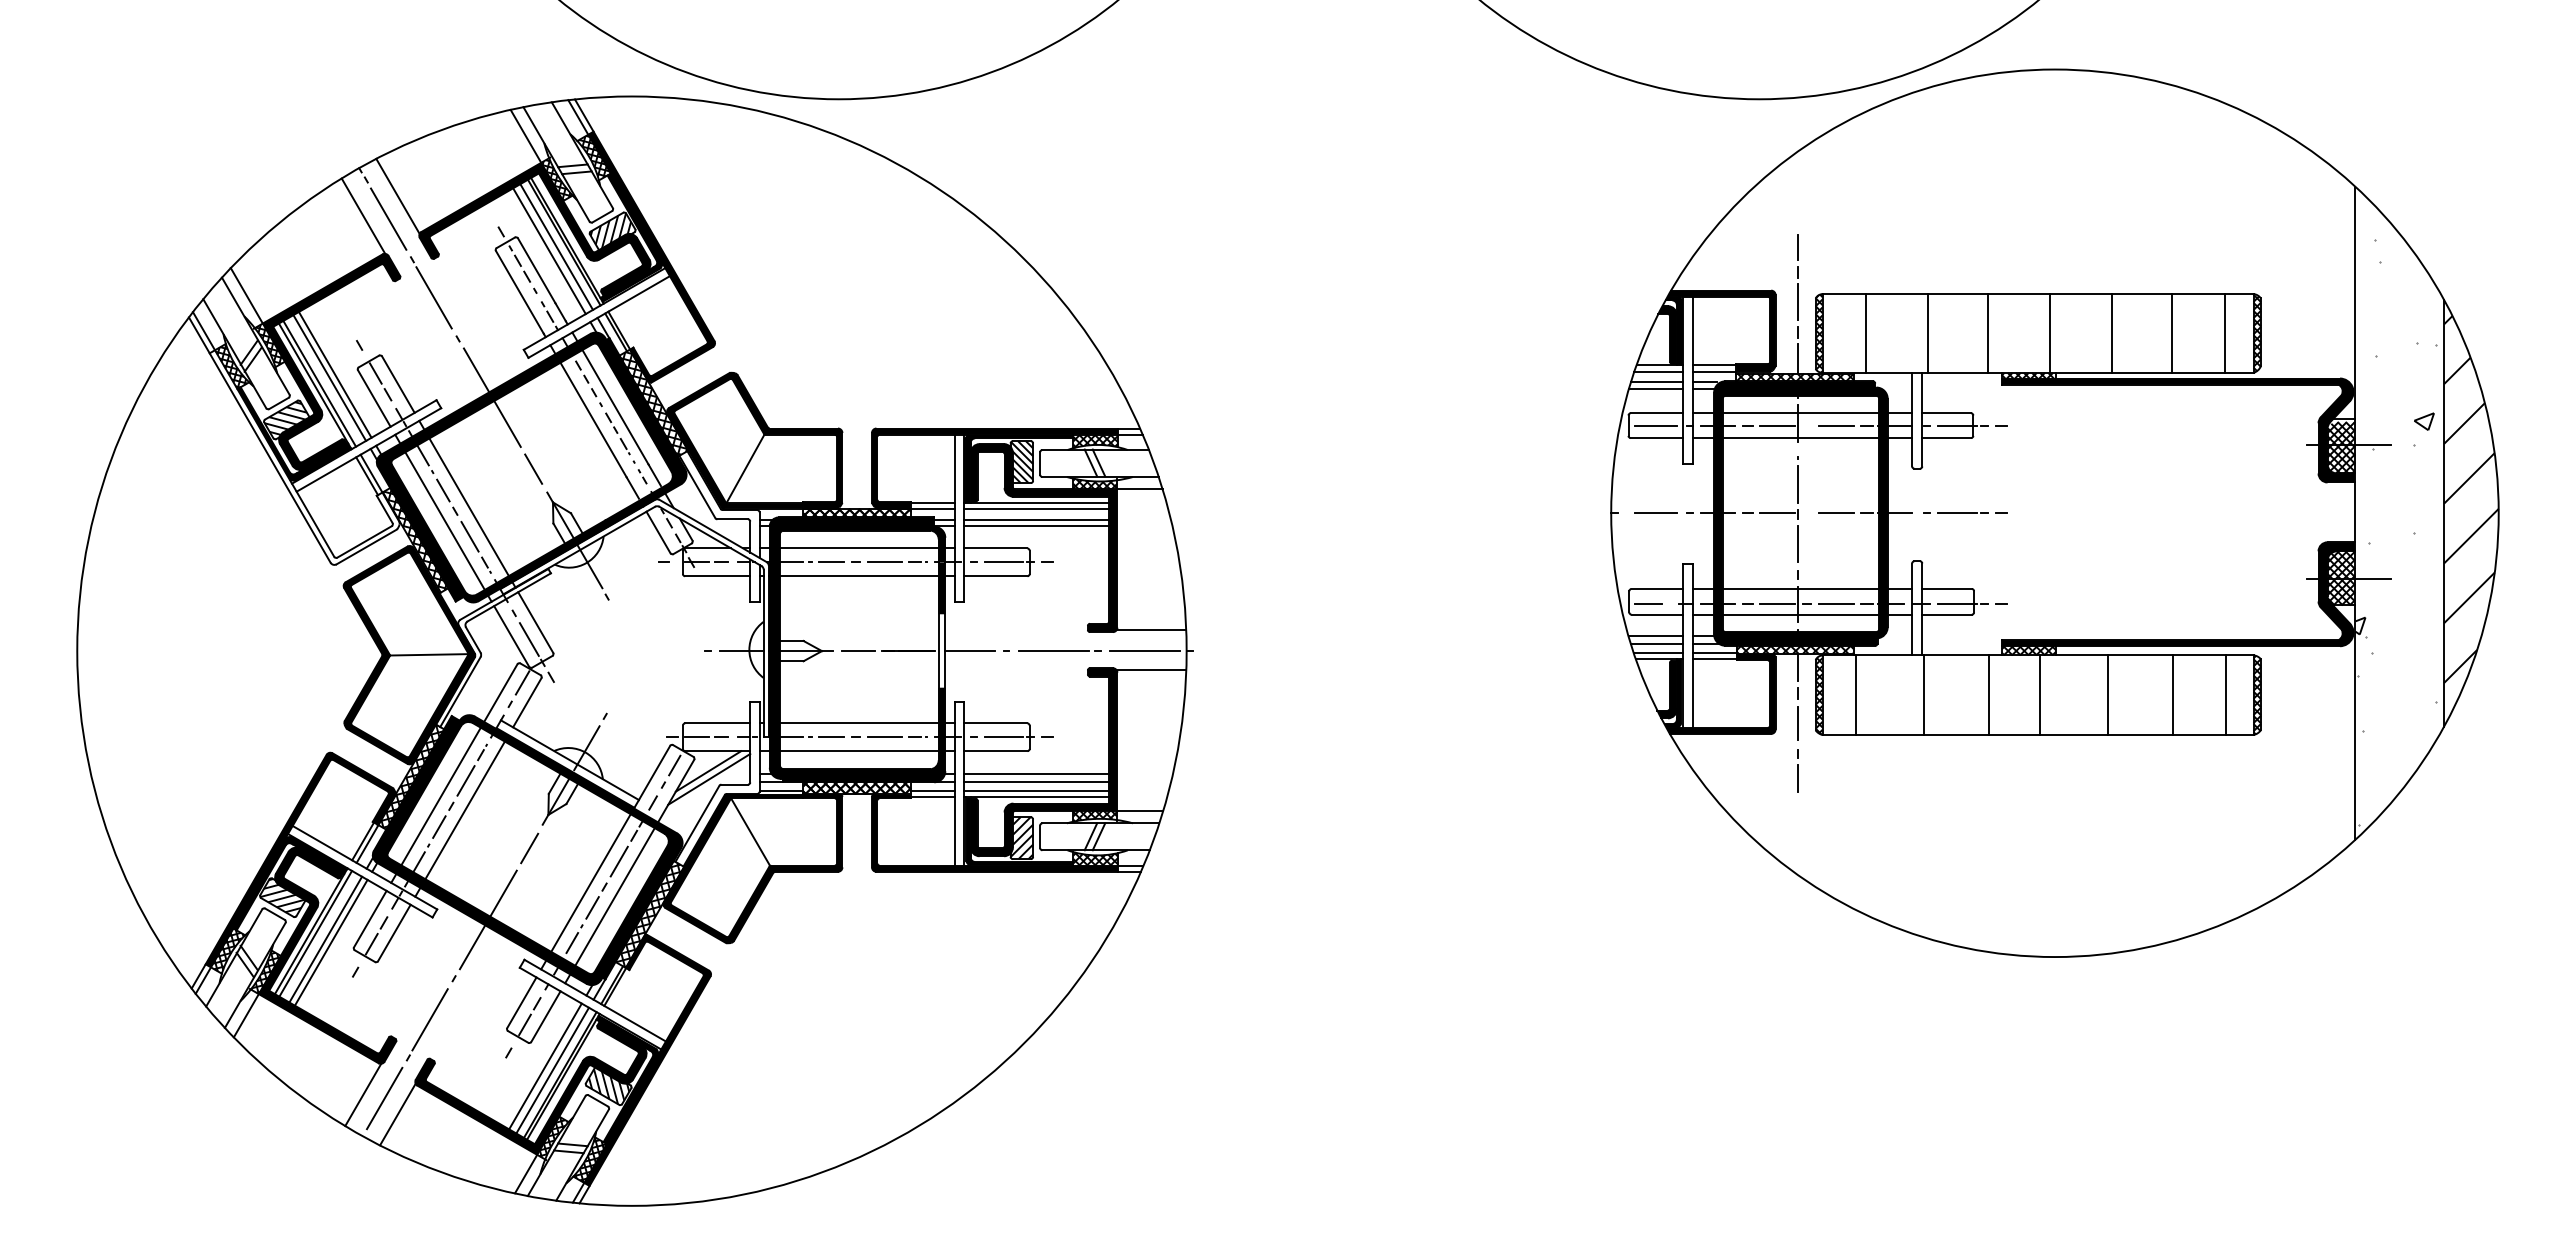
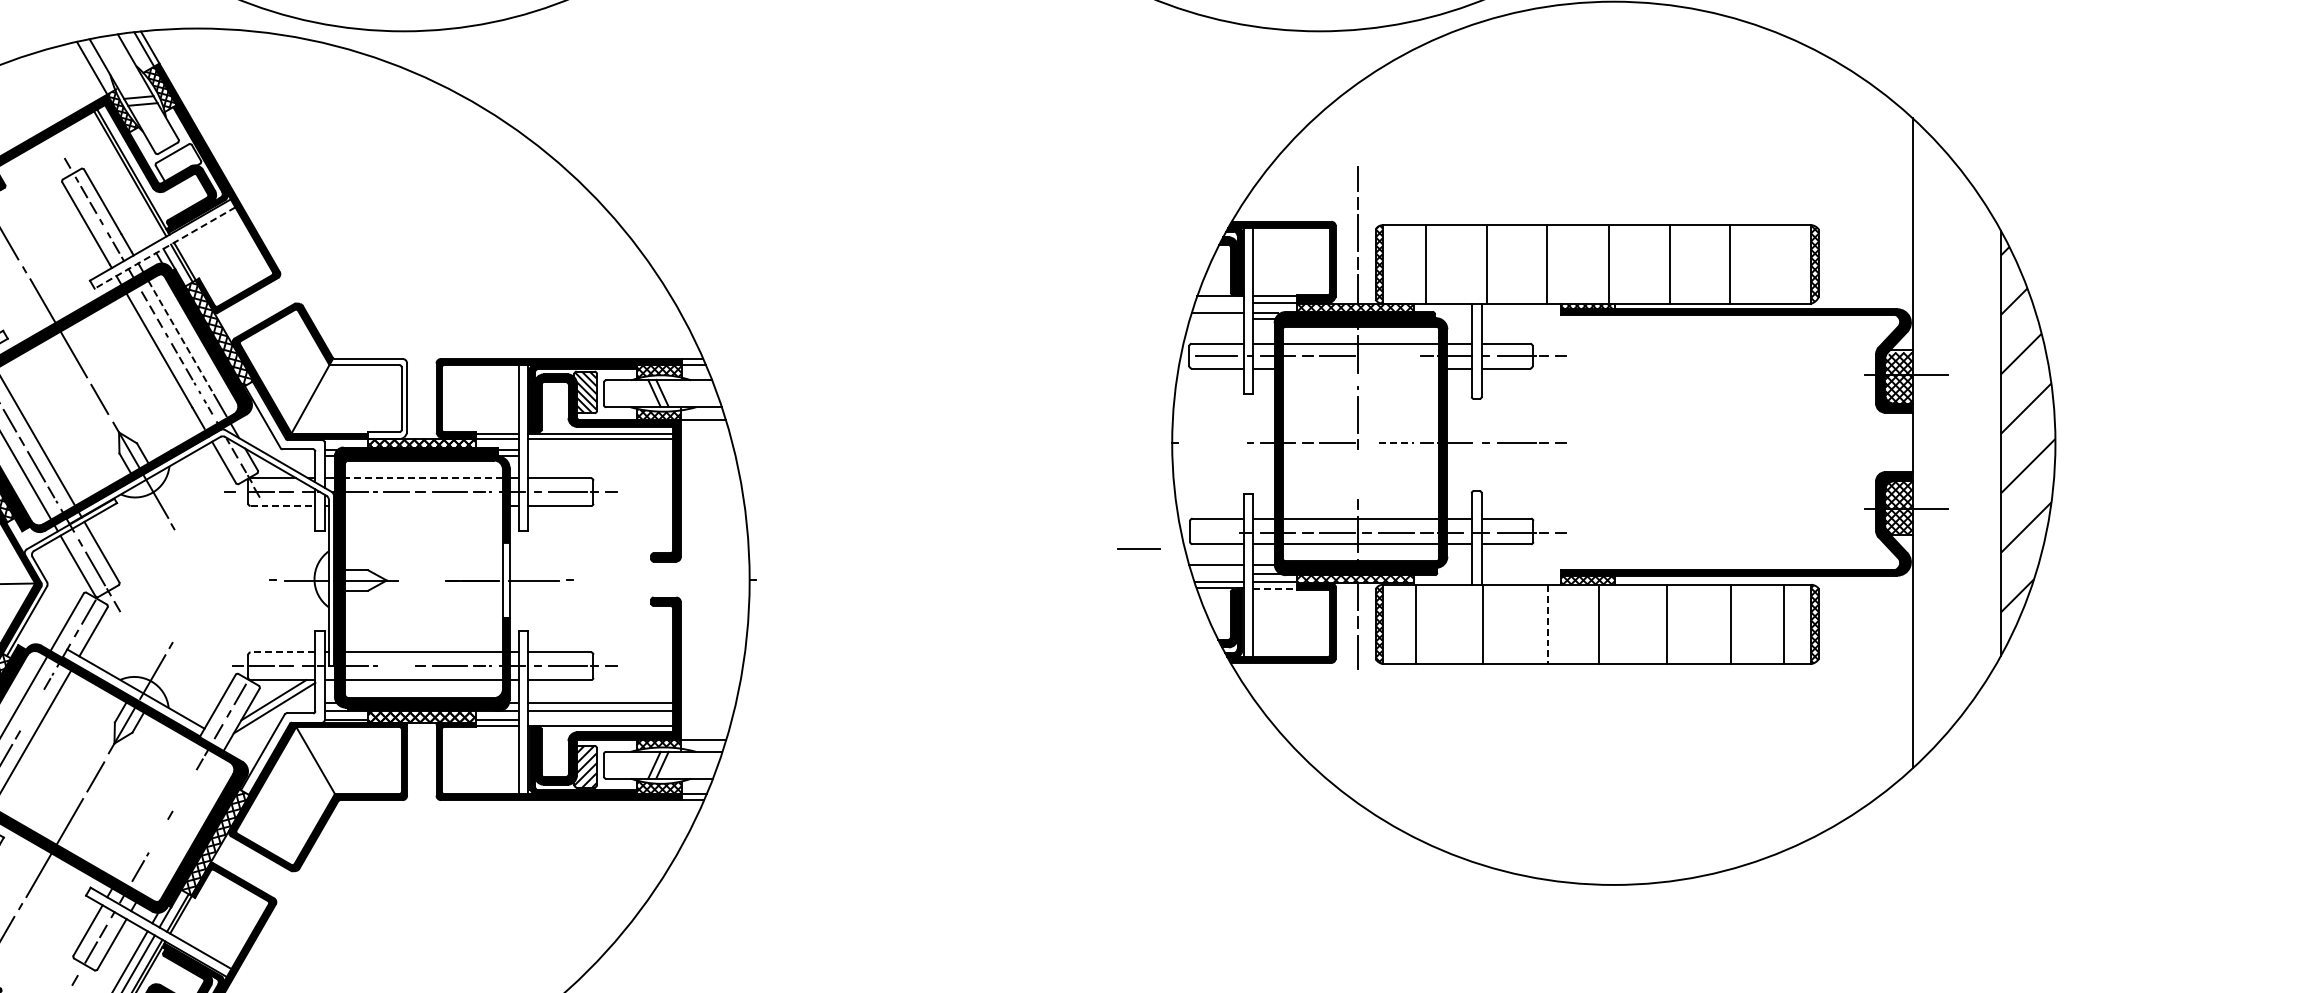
hatch: (610, 230) -> (176, 161), removed
line: (556, 246) -> (122, 177), removed
line: (549, 251) -> (115, 182), removed
line: (599, 317) -> (165, 248), solid -> dashed
line: (2224, 333) -> (1782, 264), removed
line: (1658, 371) -> (1219, 302), removed
line: (1656, 388) -> (1217, 319), removed
line: (615, 407) -> (181, 338), solid -> dashed
line: (1836, 425) -> (1396, 355), removed
line: (1800, 438) -> (1360, 368), removed
fill: (803, 467) -> (368, 397), removed
line: (1655, 512) -> (1138, 548), moved
line: (1837, 513) -> (1397, 443), solid -> dashed
line: (1036, 520) -> (600, 450), removed
line: (1036, 526) -> (600, 456), removed
hatch: (2395, 531) -> (1952, 461), removed
line: (1798, 543) -> (1358, 473), removed
line: (858, 548) -> (423, 478), solid -> dashed
line: (717, 576) -> (282, 506), solid -> dashed
line: (858, 576) -> (423, 506), removed
line: (1648, 603) -> (1209, 533), removed
line: (1151, 630) -> (714, 559), removed
line: (1656, 644) -> (1217, 573), removed
line: (1059, 650) -> (623, 579), removed
line: (1144, 650) -> (707, 579), removed
line: (858, 651) -> (423, 580), removed
line: (1714, 659) -> (1274, 588), solid -> dashed
line: (1151, 670) -> (714, 599), removed
line: (1989, 695) -> (1548, 624), solid -> dashed
line: (717, 723) -> (282, 652), solid -> dashed
line: (831, 737) -> (396, 666), removed
line: (1797, 770) -> (1357, 699), removed
line: (465, 780) -> (31, 709), removed
line: (1036, 790) -> (600, 719), removed
line: (618, 861) -> (184, 789), removed
line: (590, 882) -> (156, 810), removed
line: (614, 896) -> (180, 824), removed
line: (592, 907) -> (158, 835), removed

